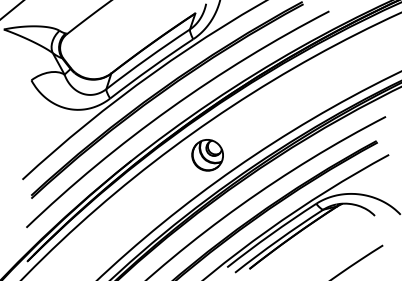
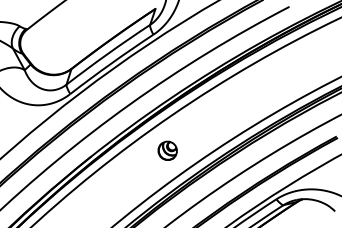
part: (207, 155) -> (167, 150), size x0.6

